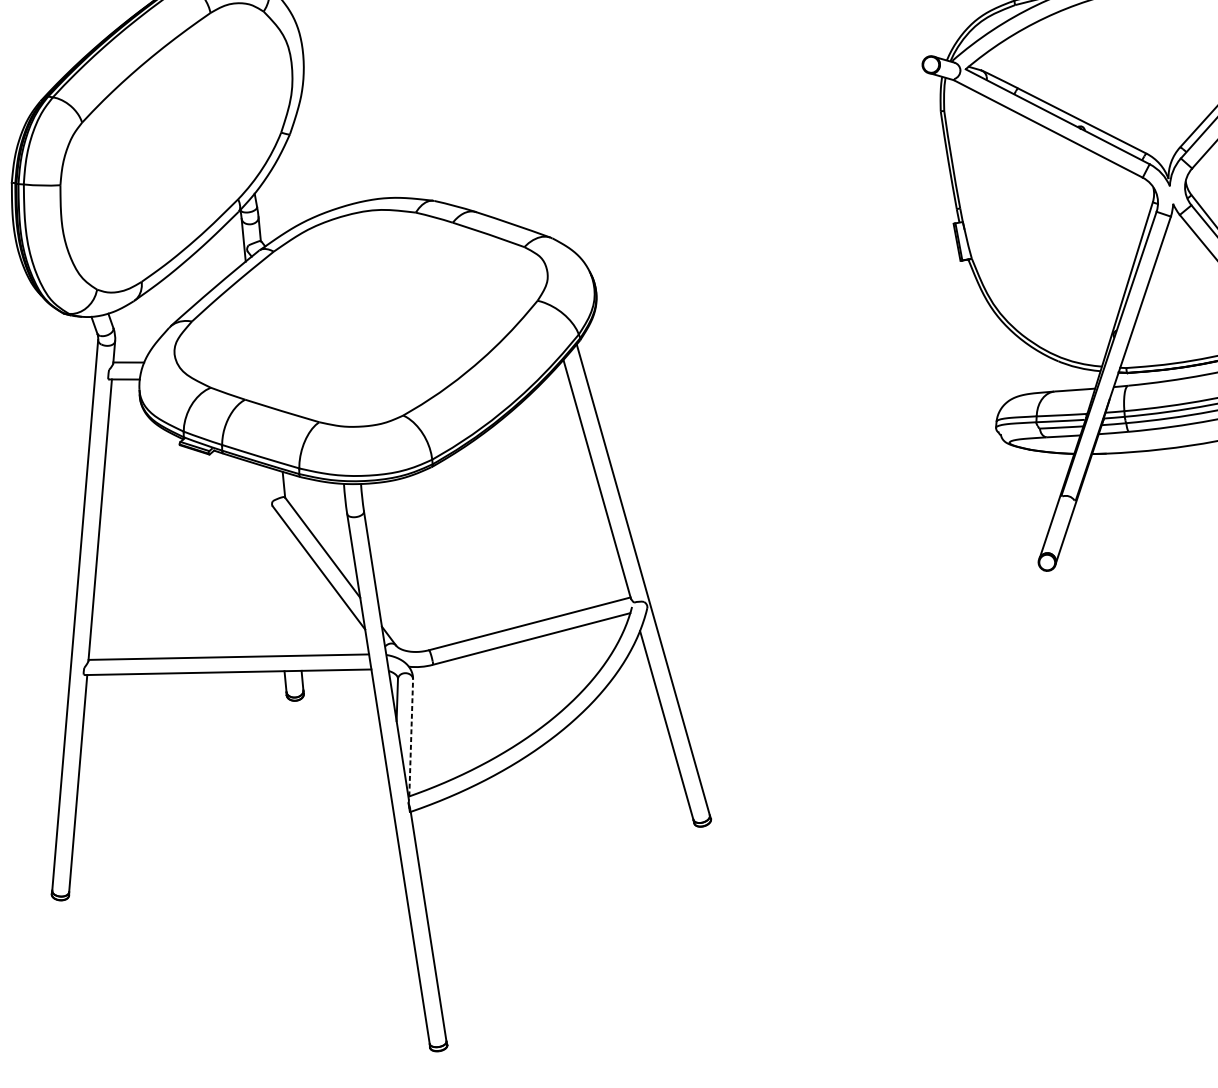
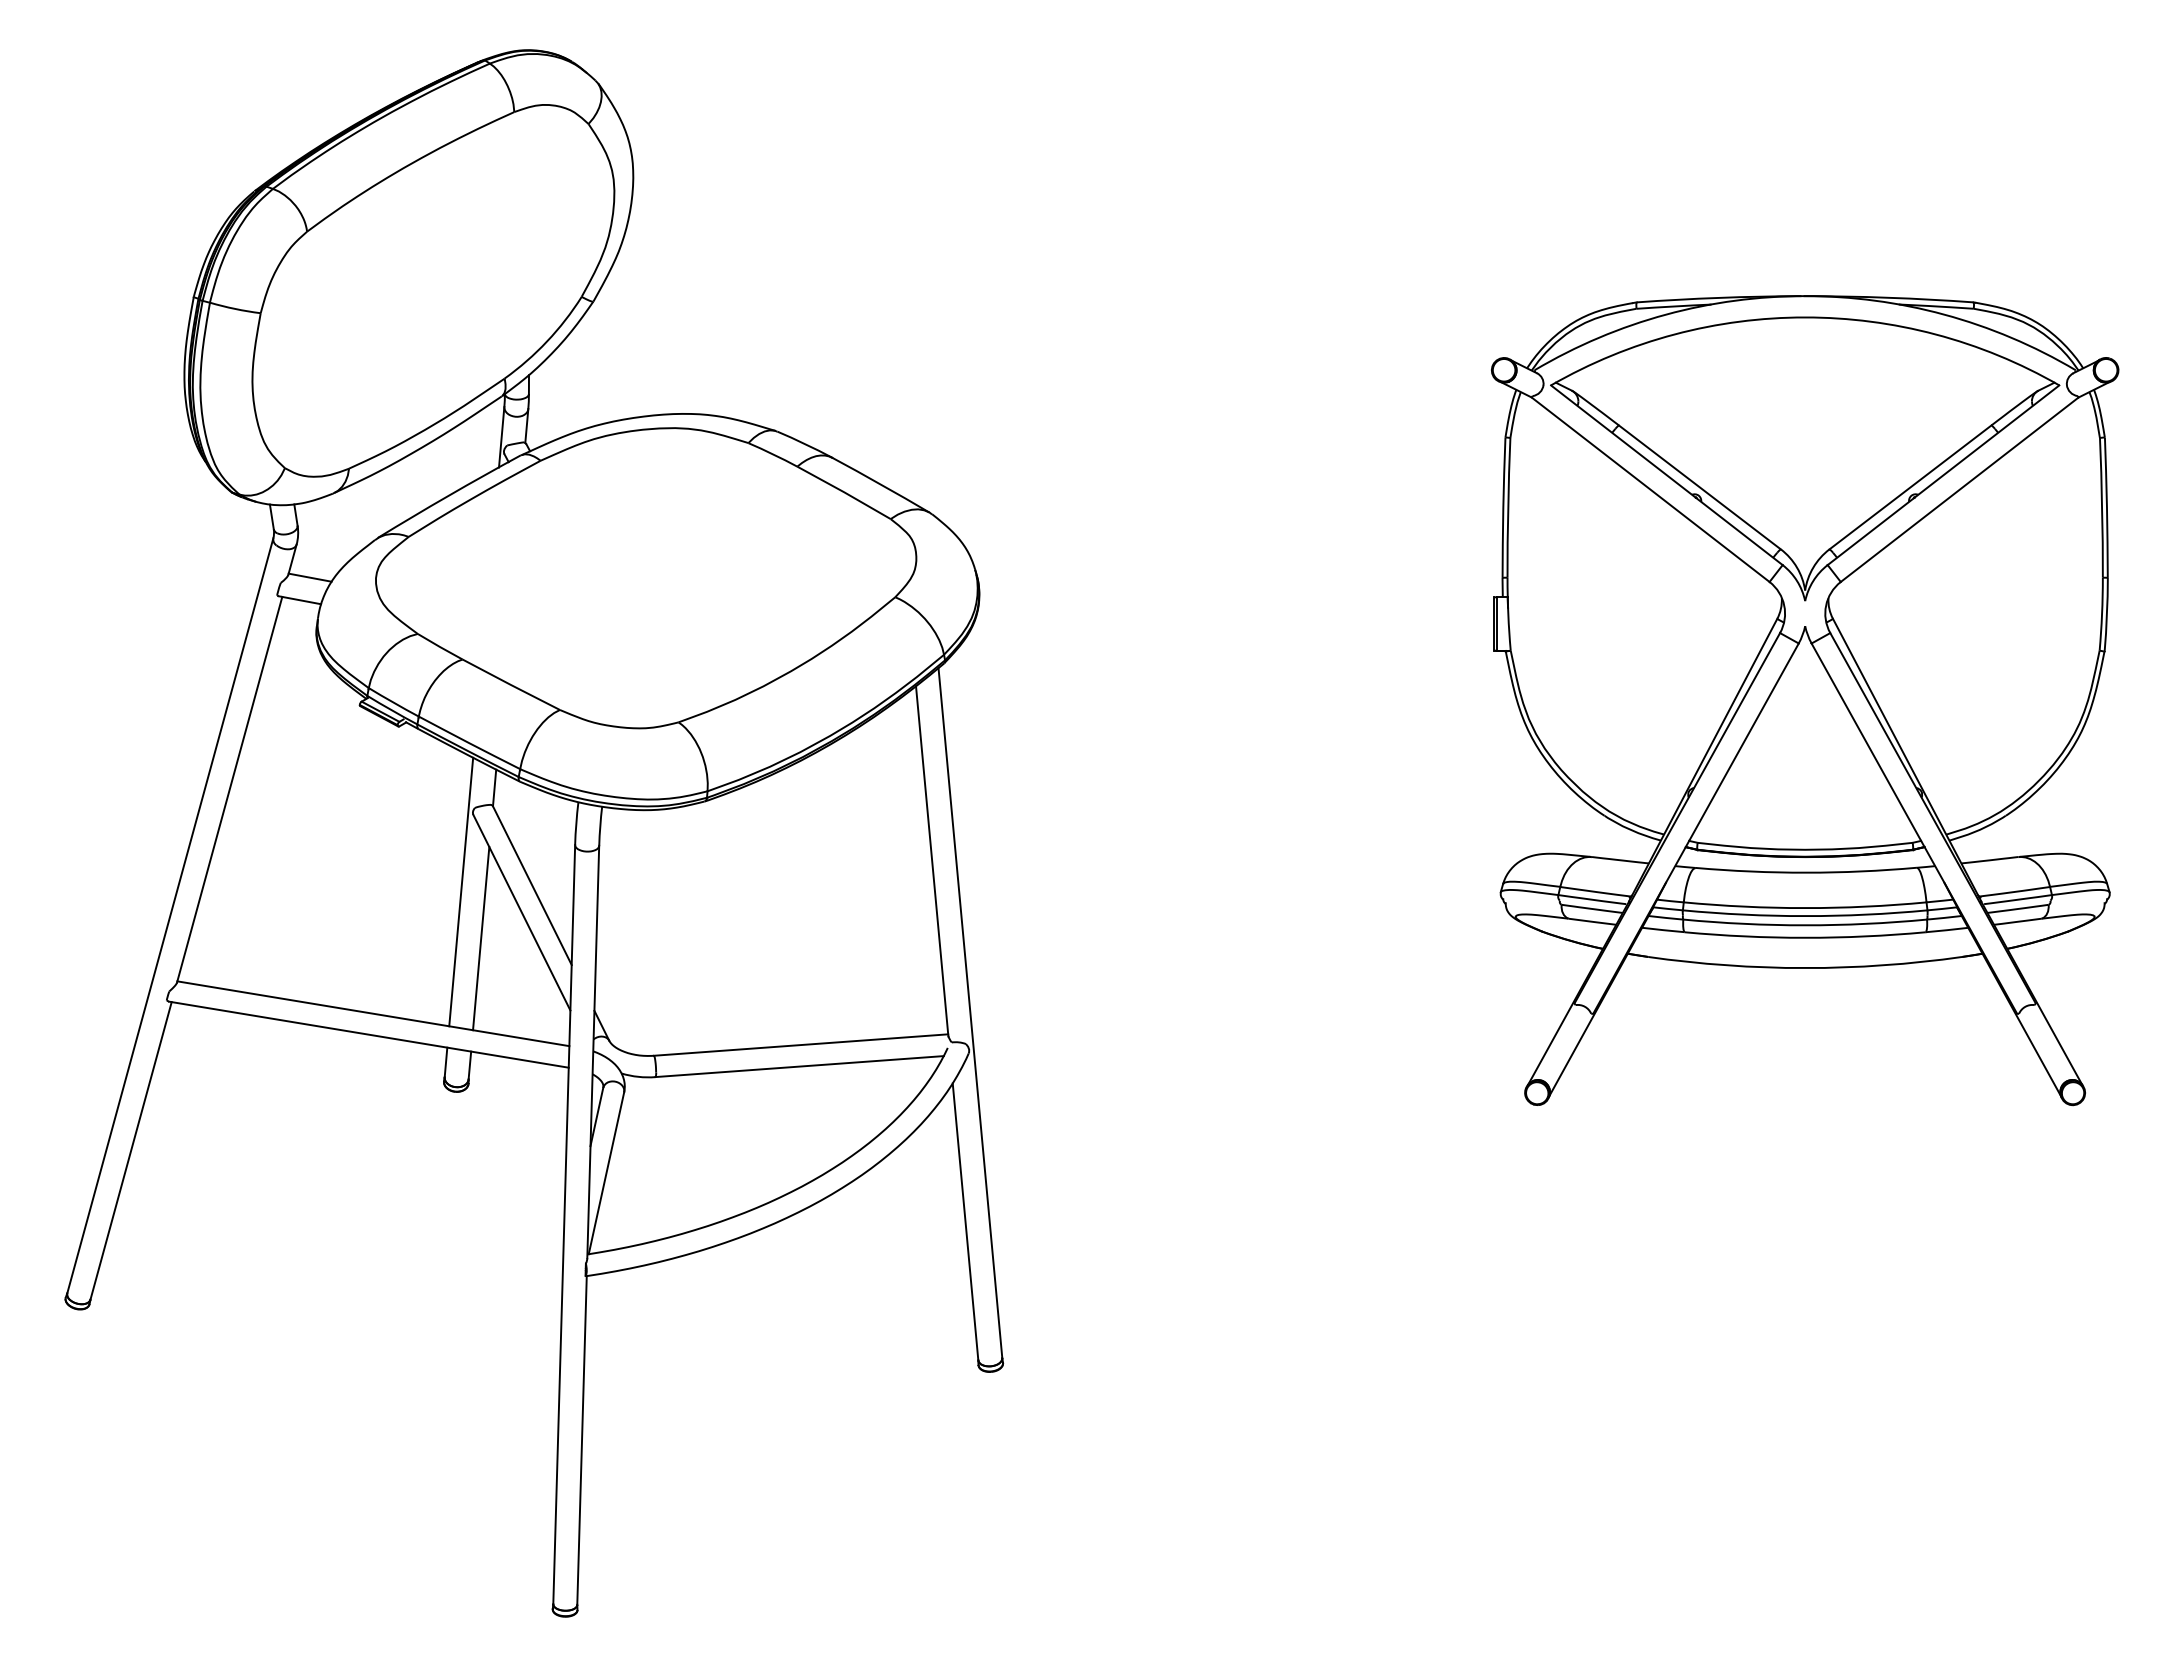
line: (274, 560) -> (461, 891), added
line: (294, 591) -> (481, 938), added
line: (411, 738) -> (606, 1173), dashed -> solid

